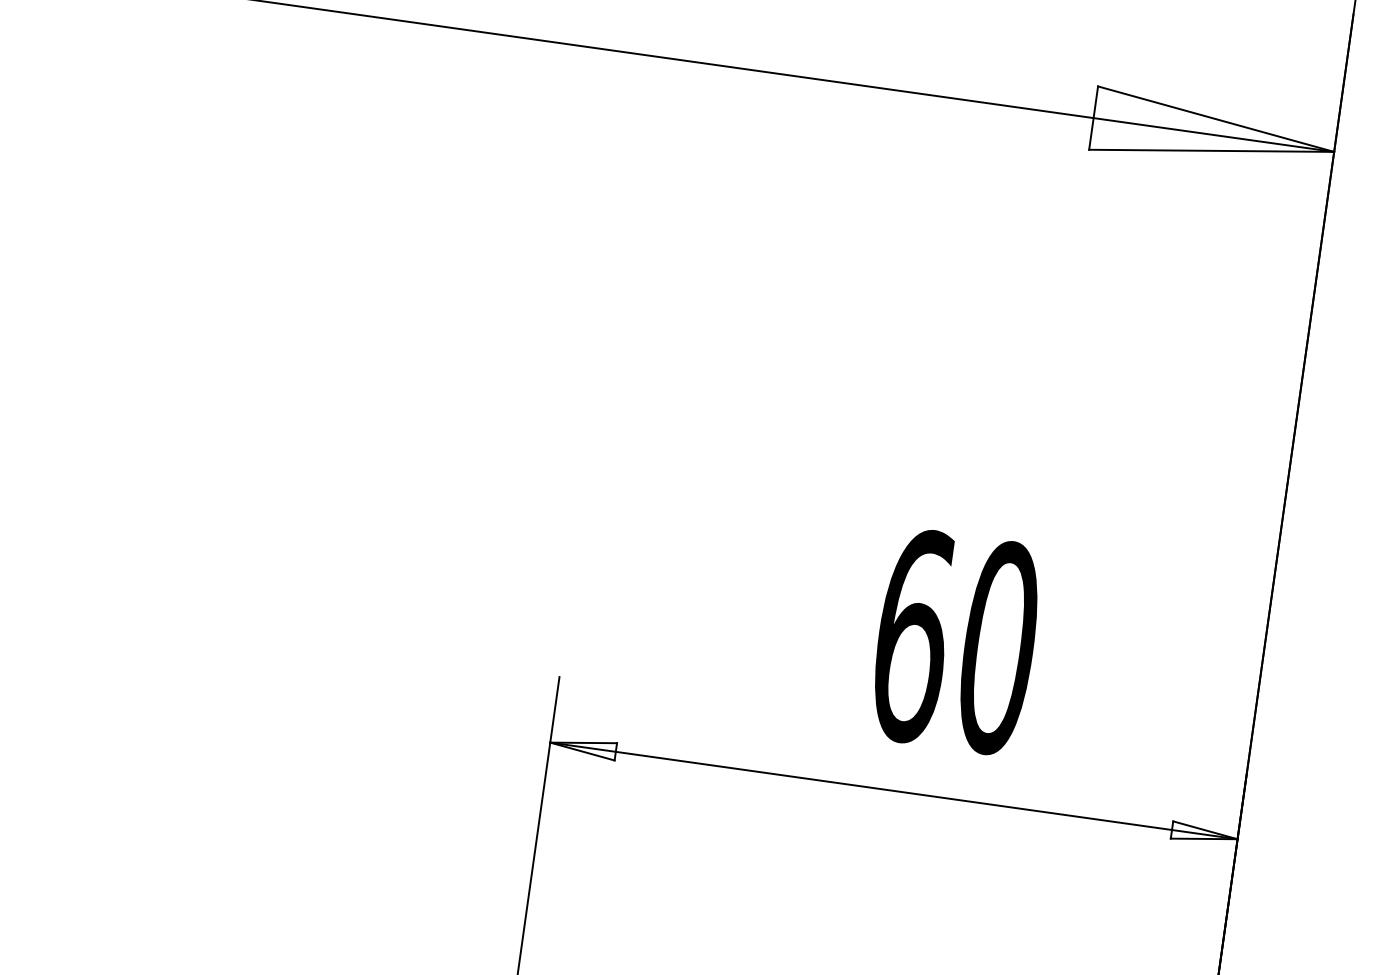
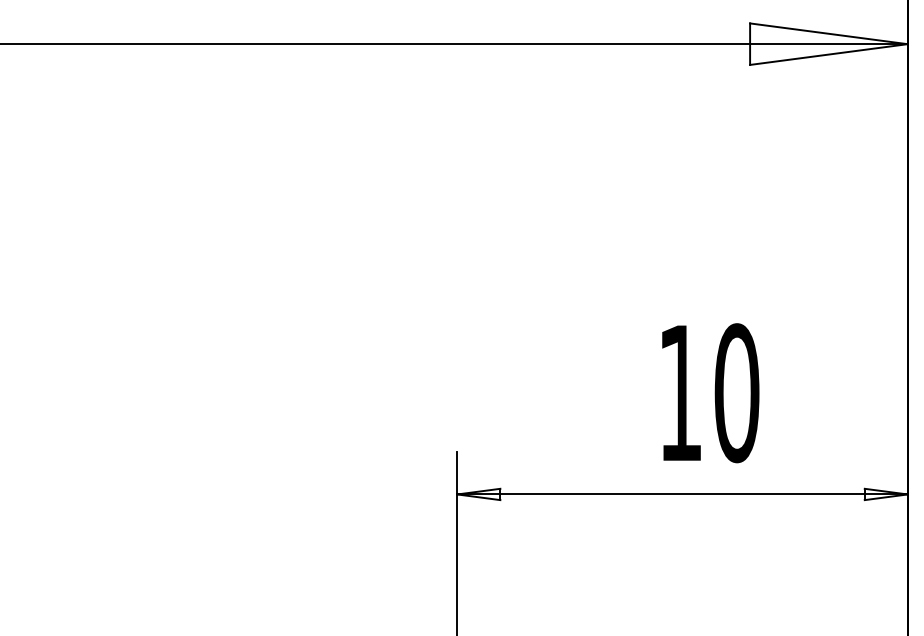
text: (912, 636) -> (680, 393), 60 -> 10

